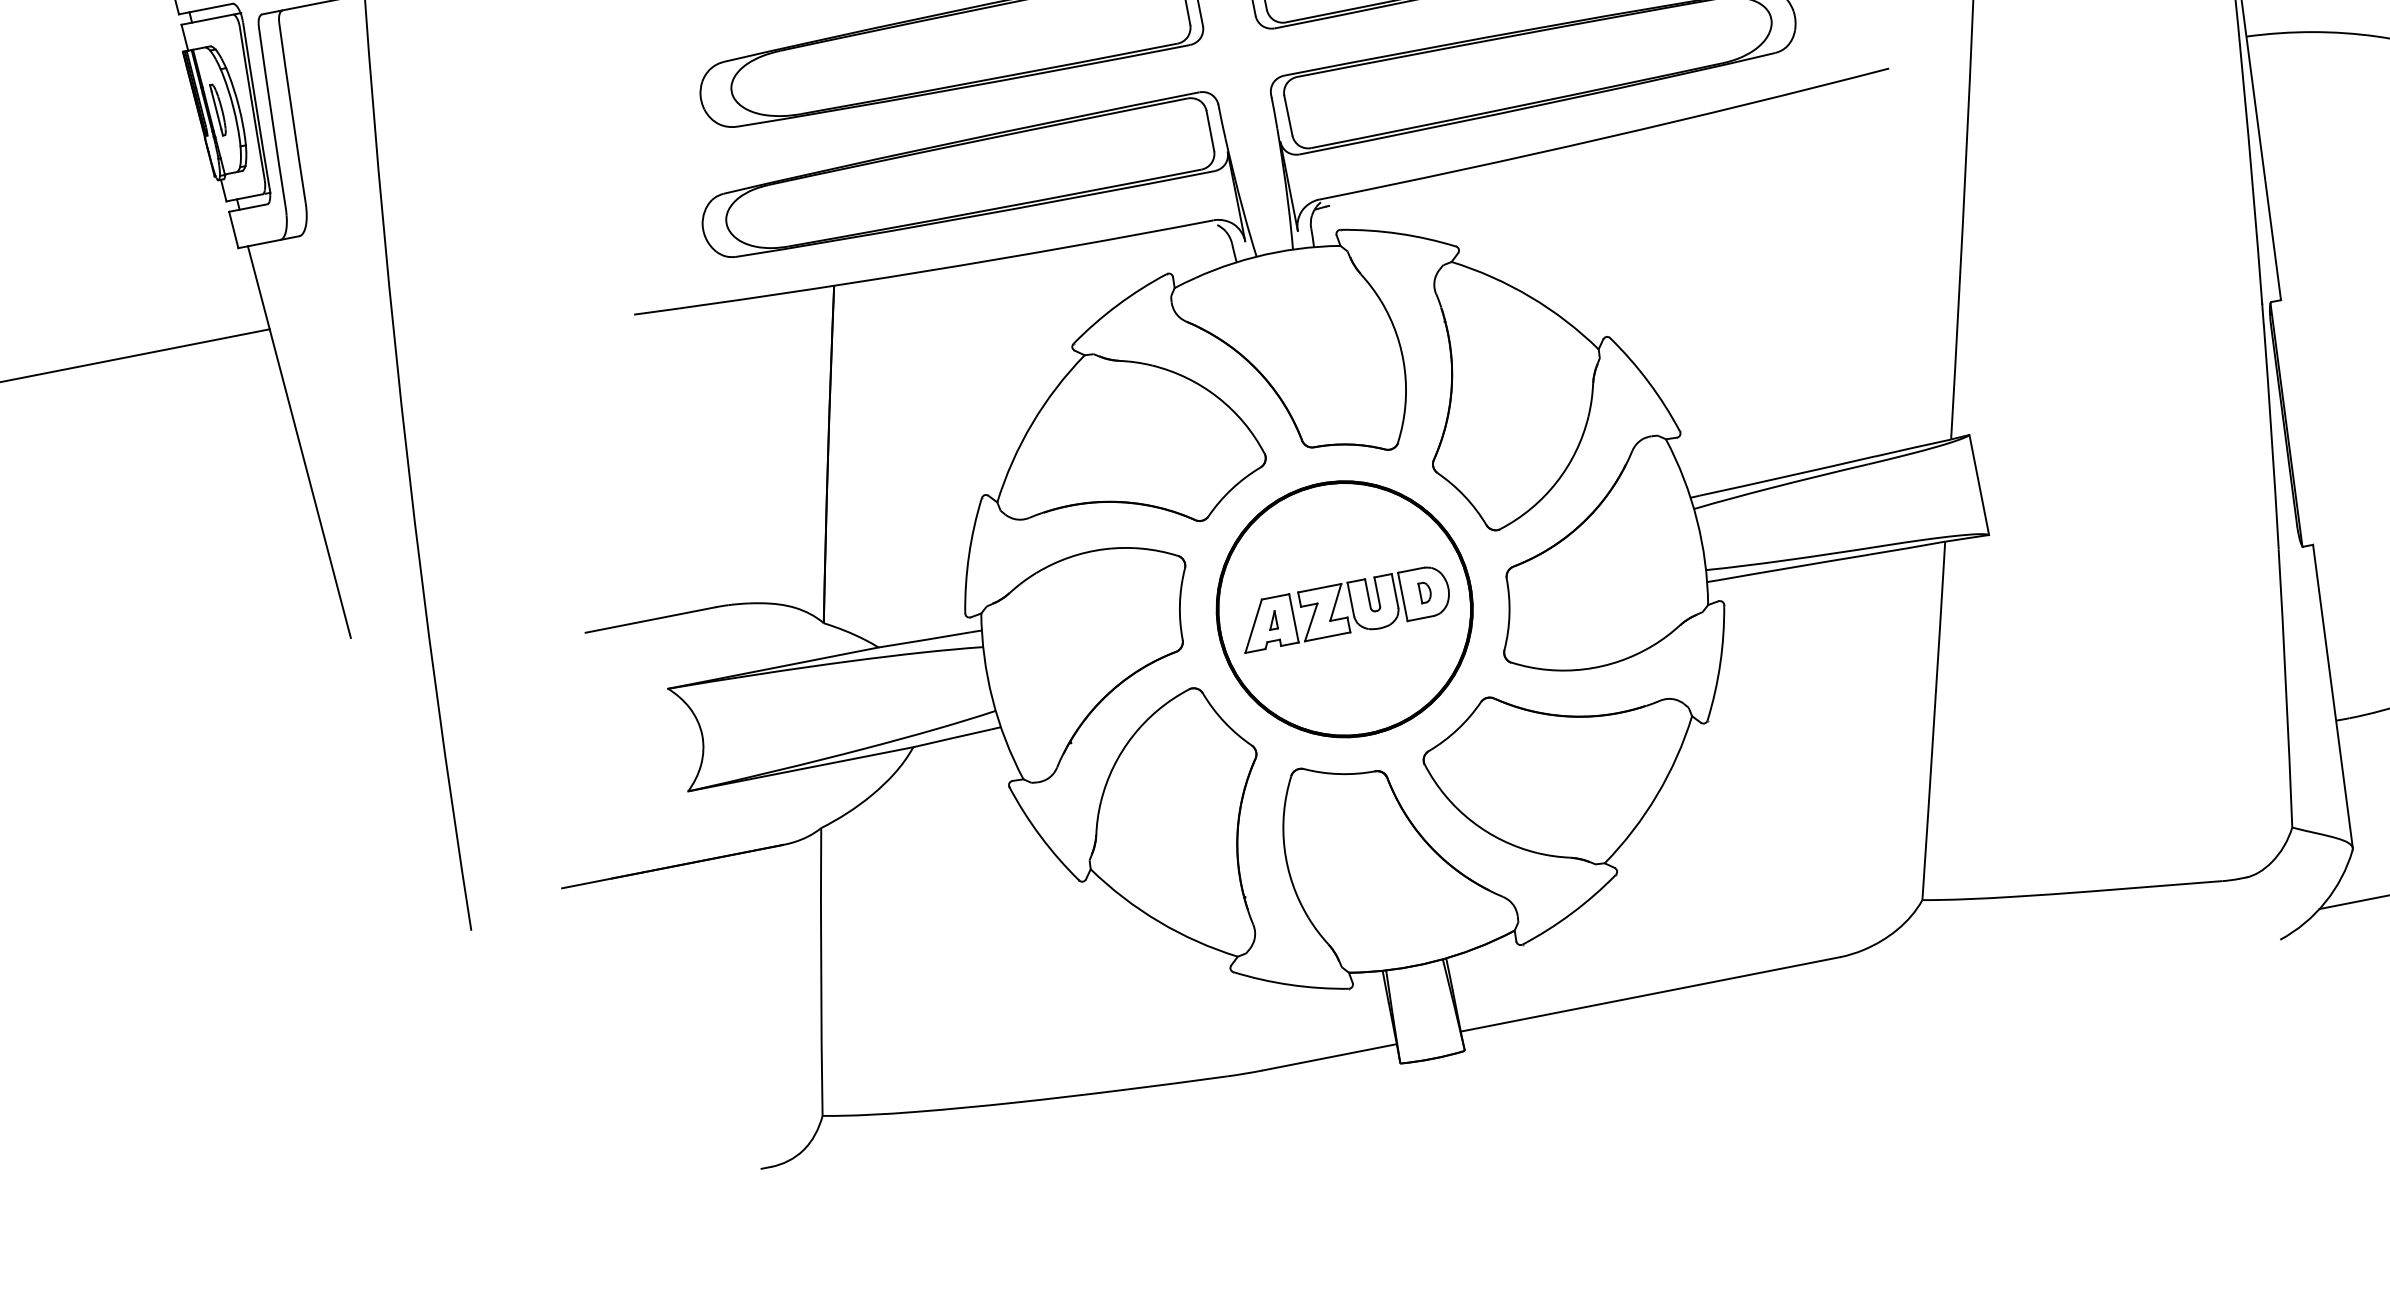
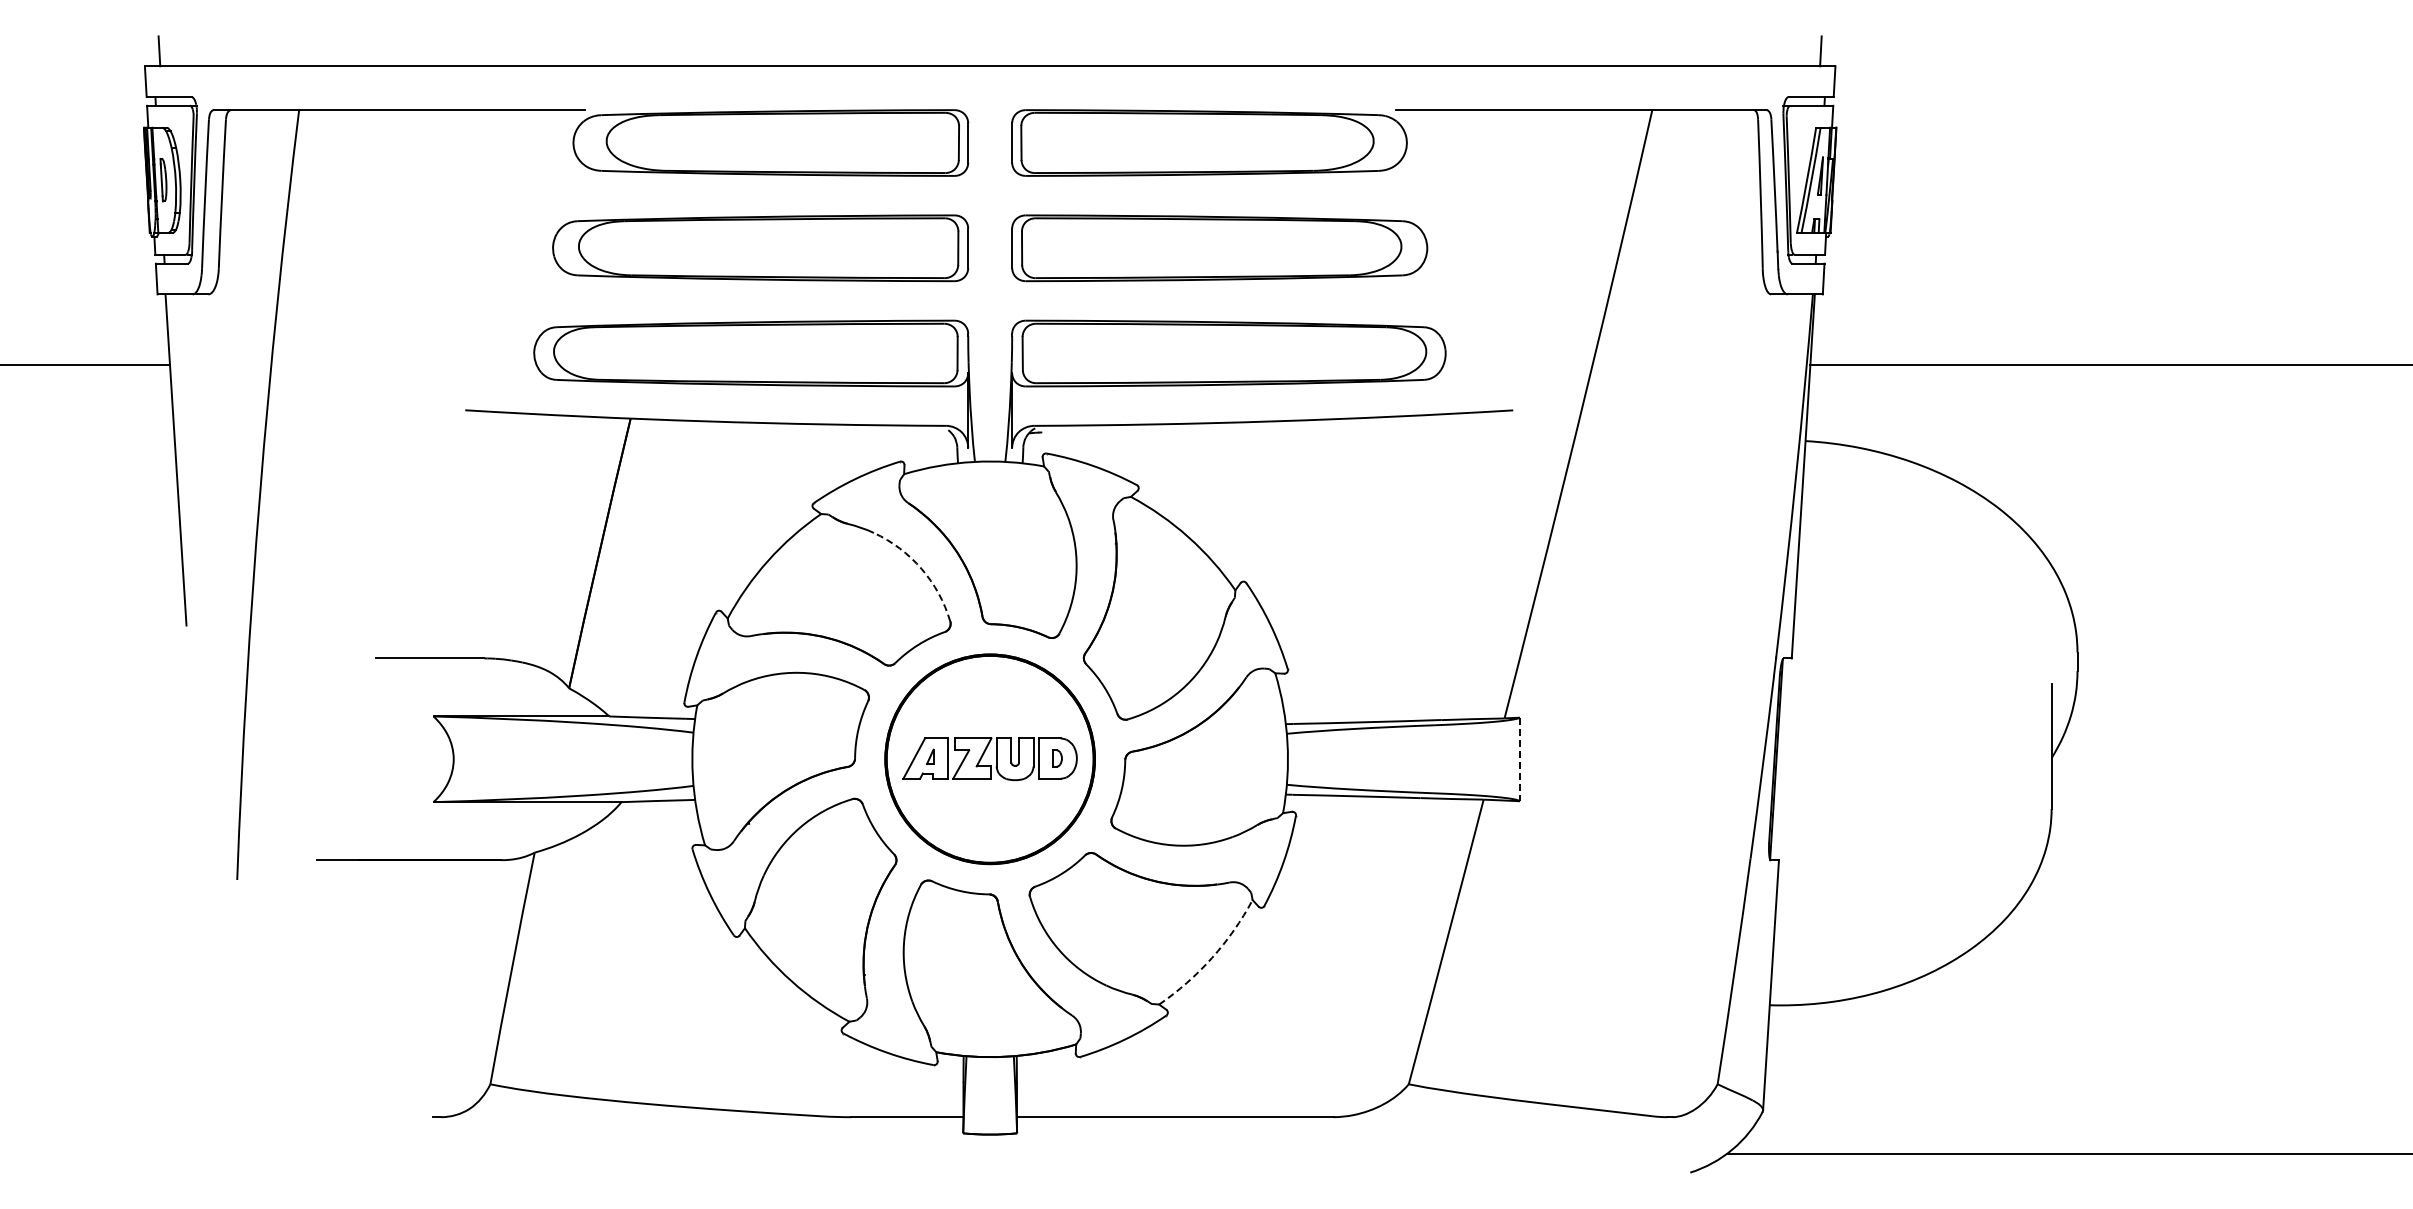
arc: (1217, 396) -> (921, 568), solid -> dashed
line: (1979, 484) -> (1520, 759), solid -> dashed
arc: (1657, 794) -> (1212, 957), solid -> dashed

